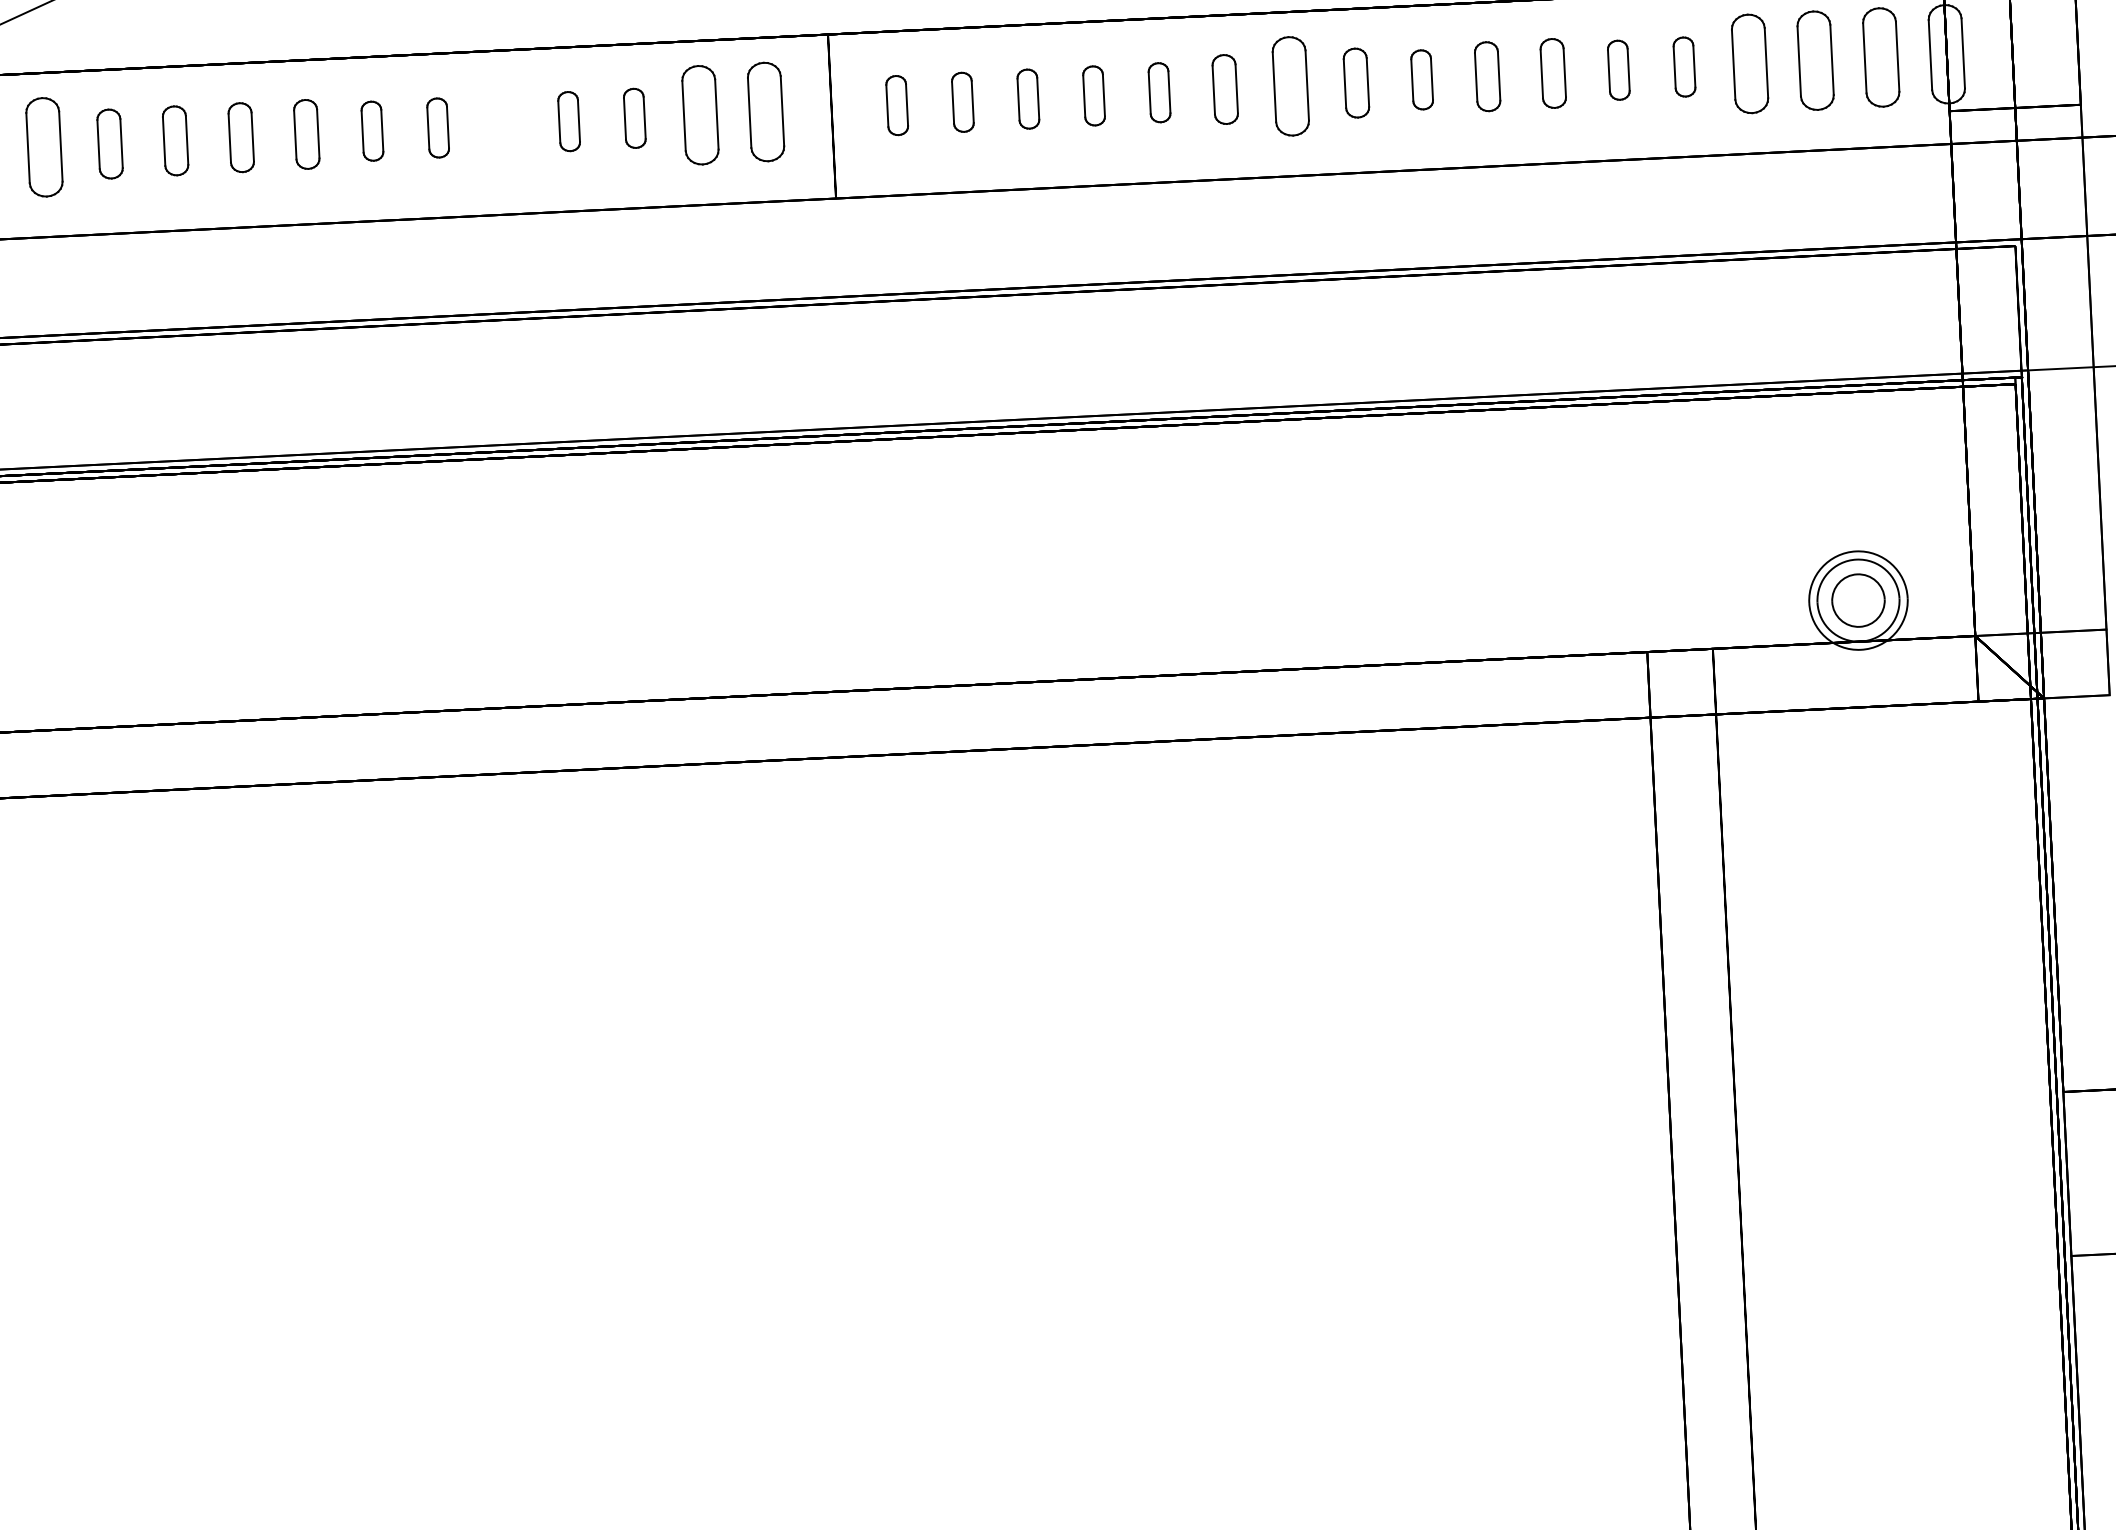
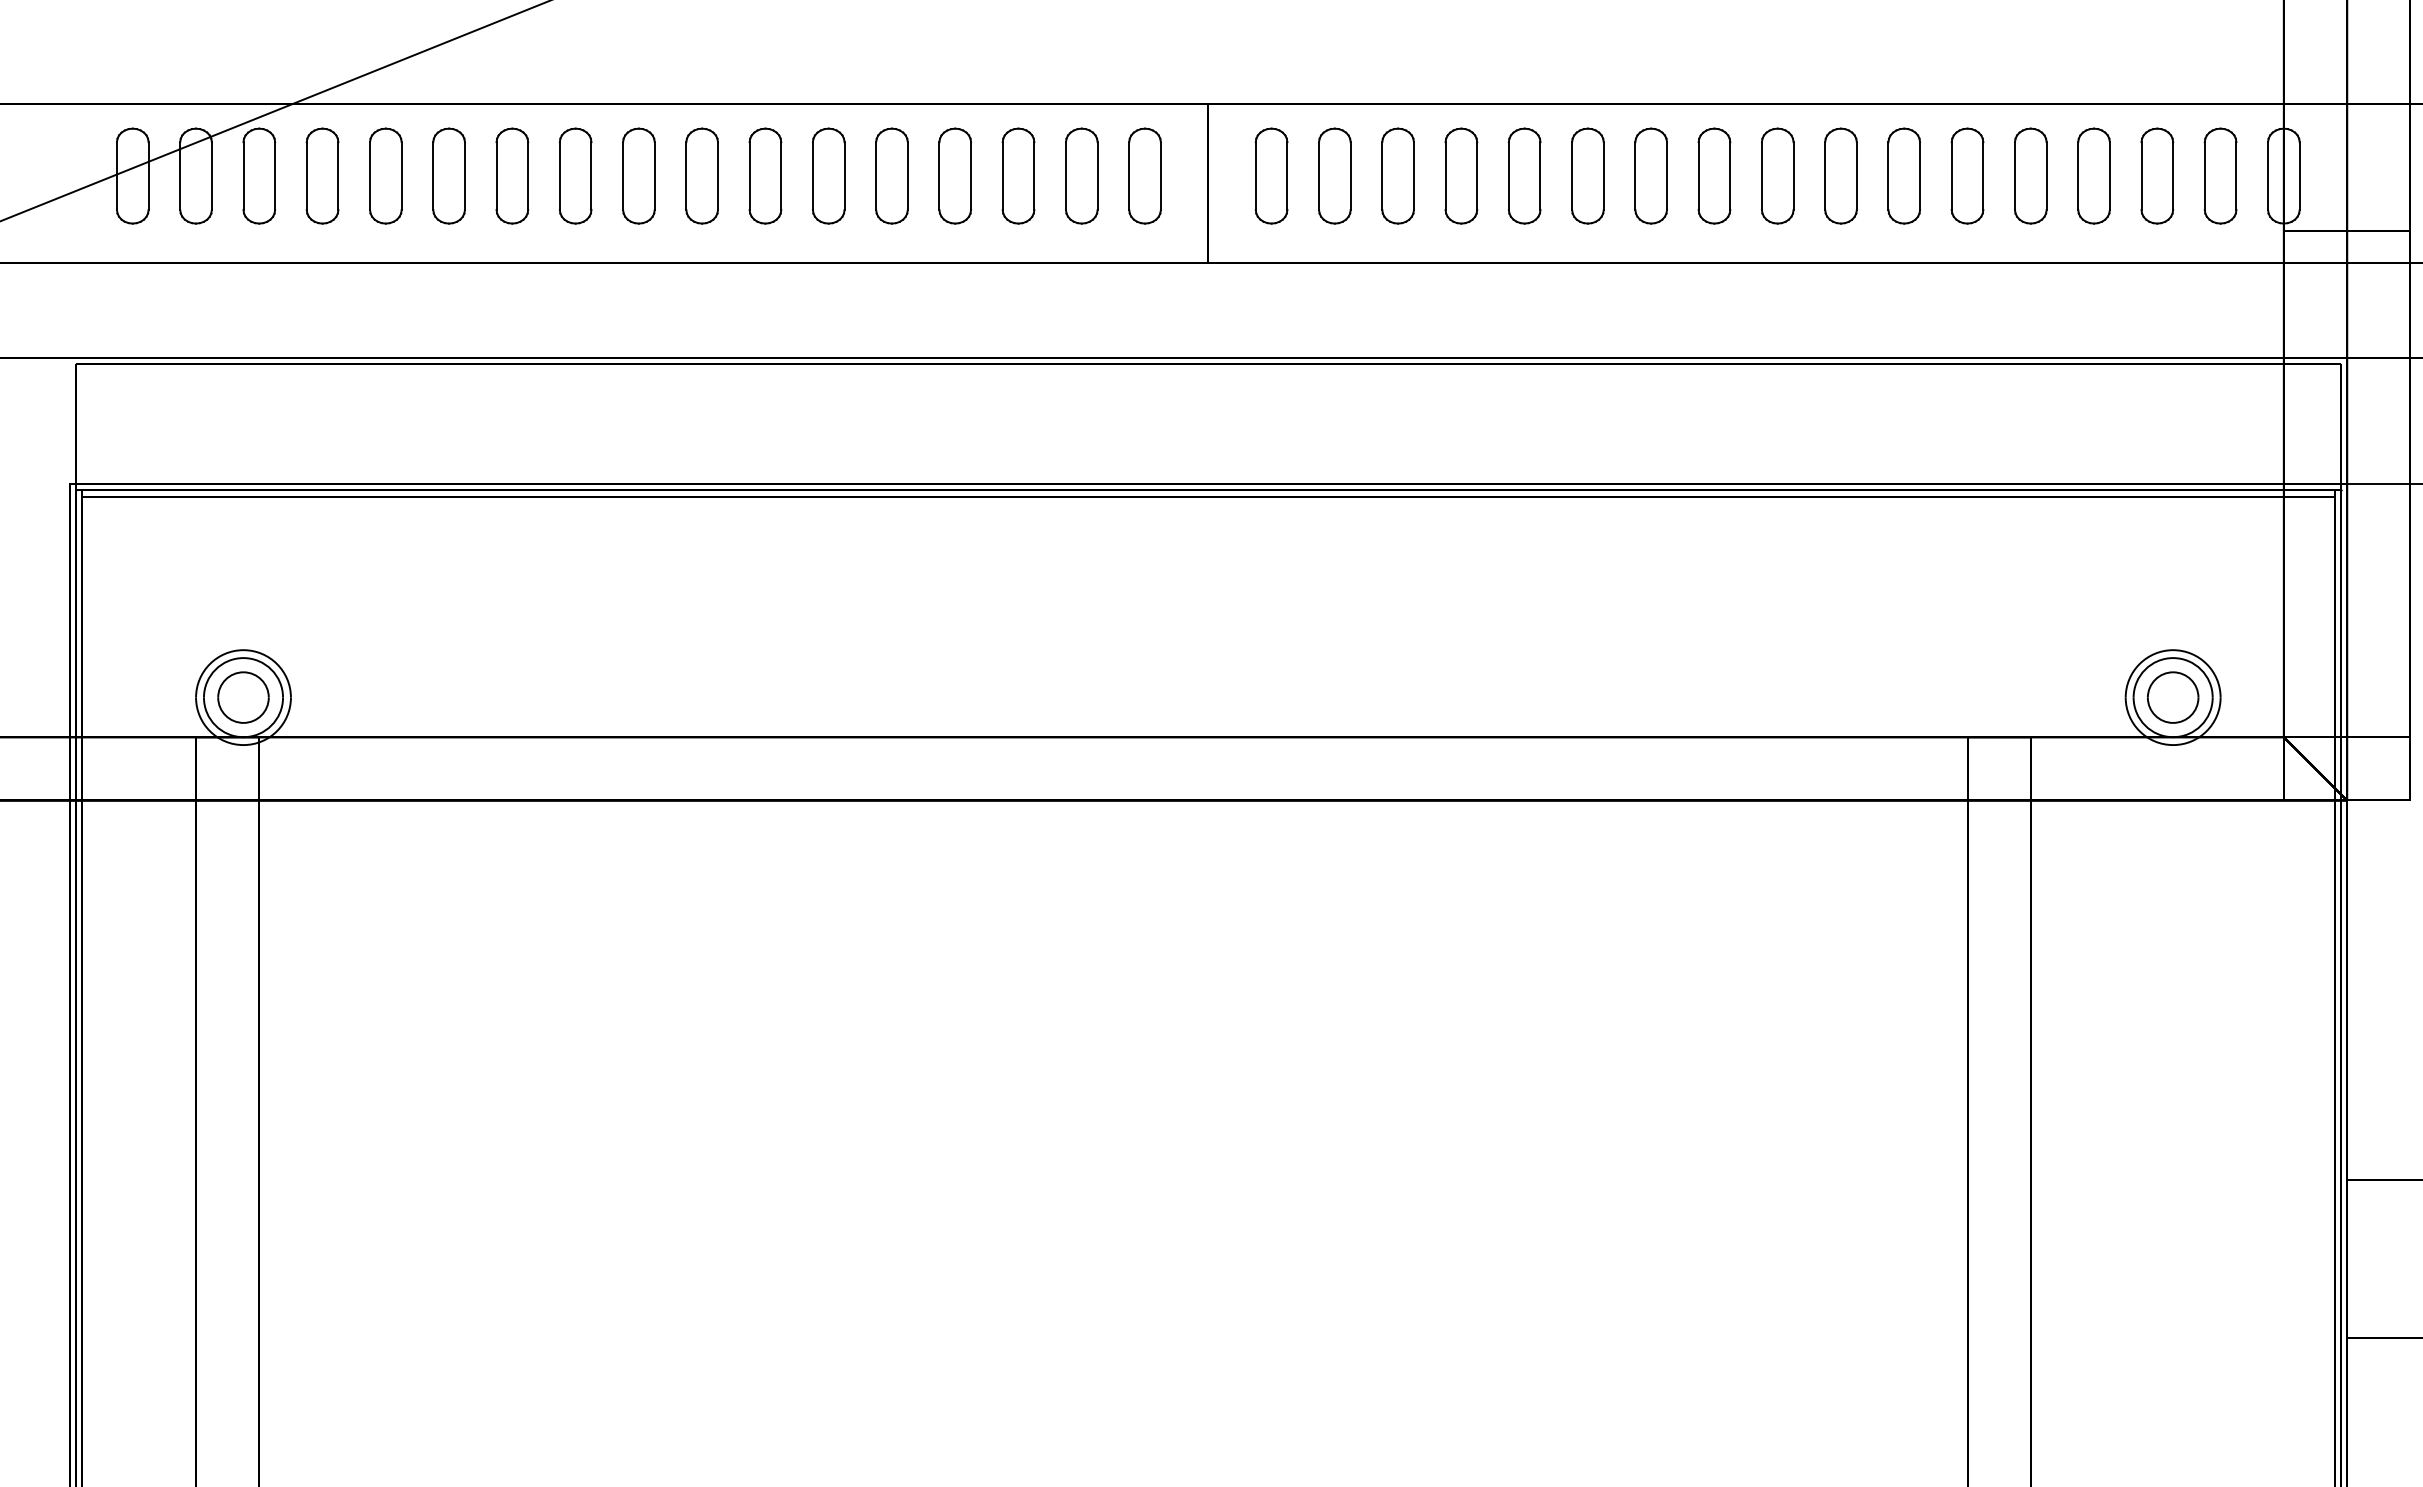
part: (1684, 66) -> (2030, 175), size x1.67
part: (1618, 69) -> (1967, 175), size x1.67
part: (1553, 72) -> (1904, 175), size x1.43
part: (1487, 76) -> (1840, 175), size x1.43
part: (1421, 79) -> (1777, 175), size x1.67
part: (1356, 82) -> (1714, 175), size x1.43
part: (1224, 88) -> (1587, 175), size x1.43
part: (1159, 92) -> (1524, 175), size x1.67
part: (1094, 95) -> (1461, 175), size x1.67
part: (1027, 98) -> (1397, 175), size x1.67
part: (962, 101) -> (1334, 175), size x1.67
part: (897, 104) -> (1271, 175), size x1.67
part: (634, 117) -> (1018, 175), size x1.67
part: (568, 121) -> (954, 175), size x1.67
part: (503, 124) -> (891, 175), added
part: (437, 127) -> (828, 175), size x1.67
part: (372, 130) -> (765, 175), size x1.67
part: (306, 133) -> (701, 175), size x1.43
part: (240, 137) -> (638, 175), size x1.43
part: (175, 140) -> (575, 175), size x1.43
part: (110, 143) -> (512, 175), size x1.43

